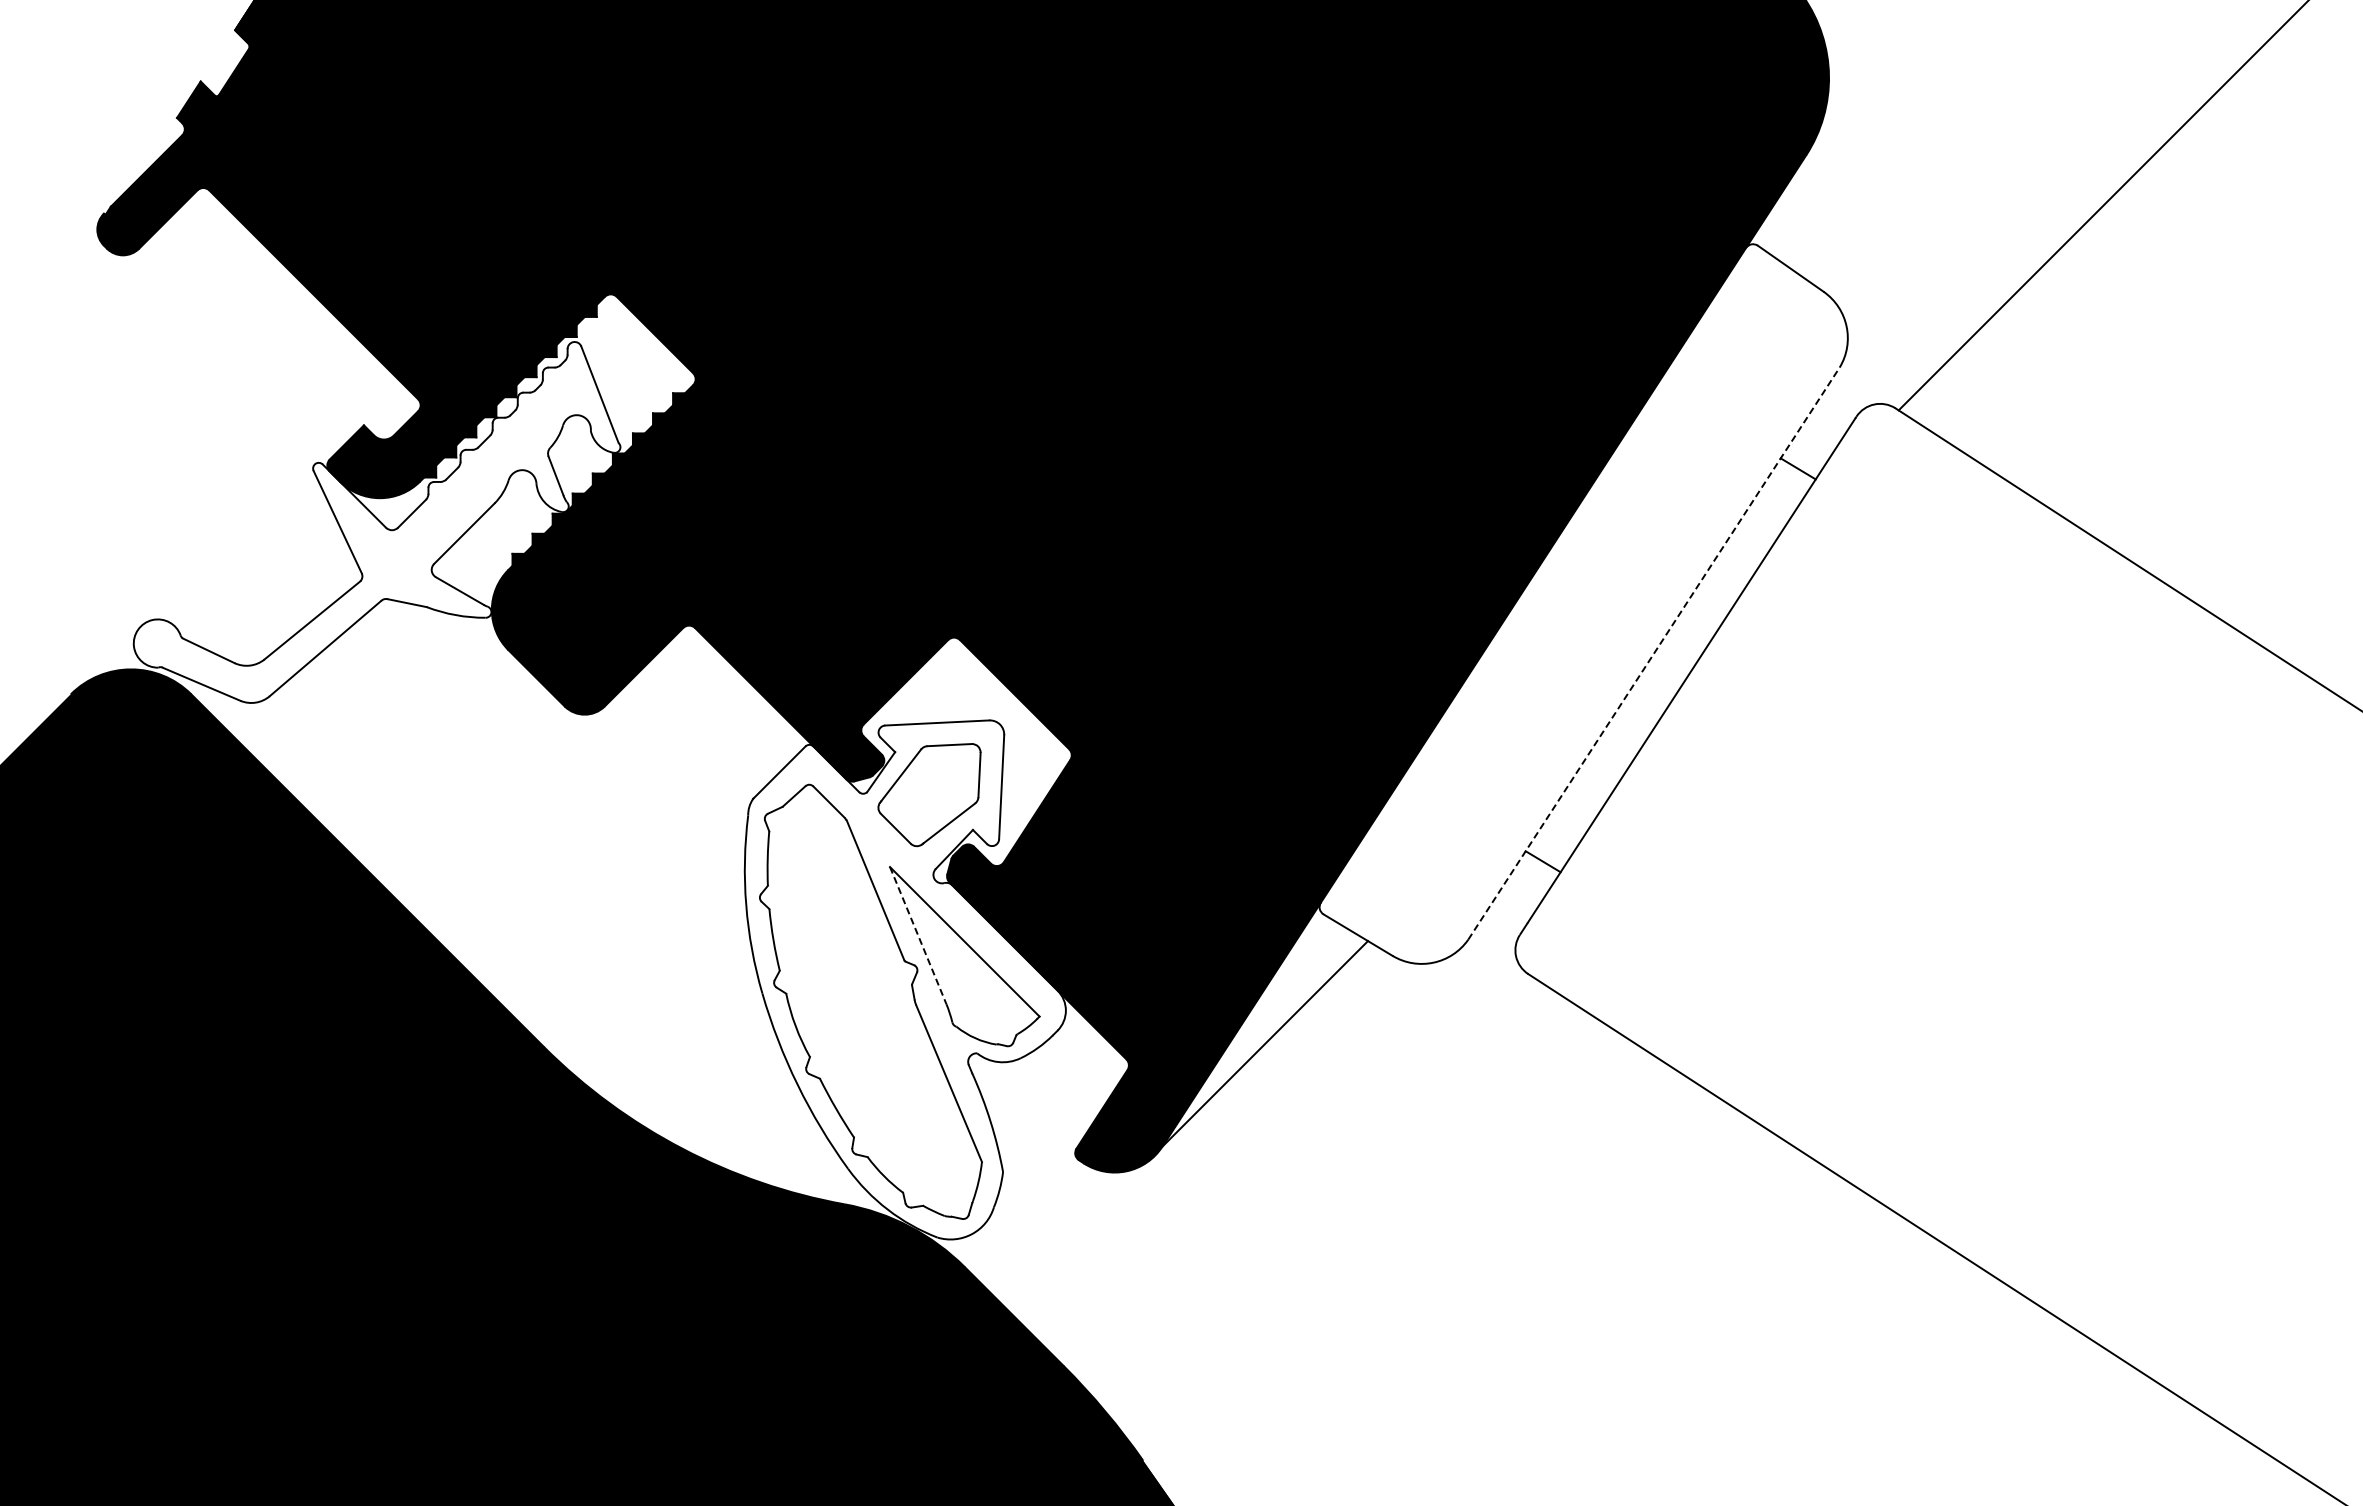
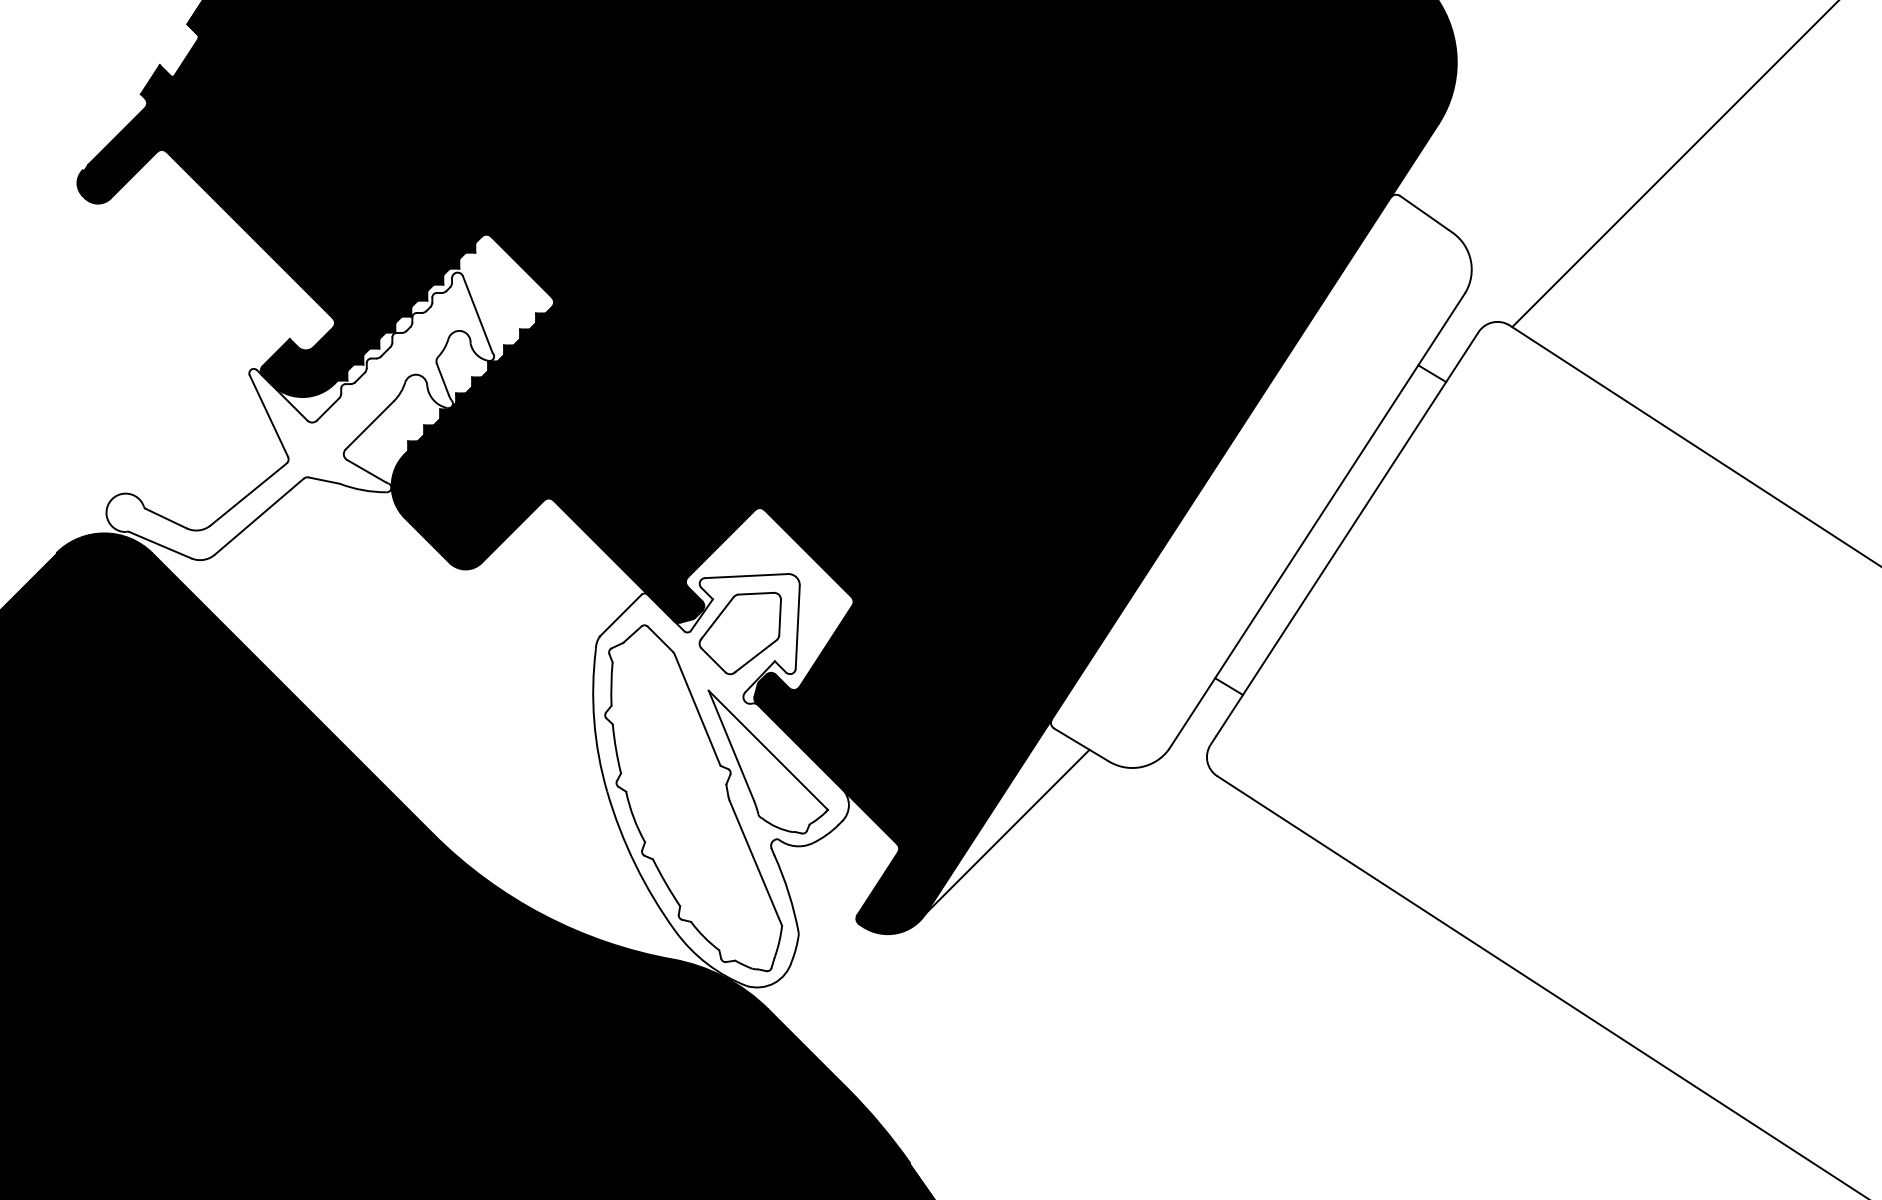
line: (1654, 653) -> (1317, 520), dashed -> solid
line: (918, 936) -> (731, 746), dashed -> solid

